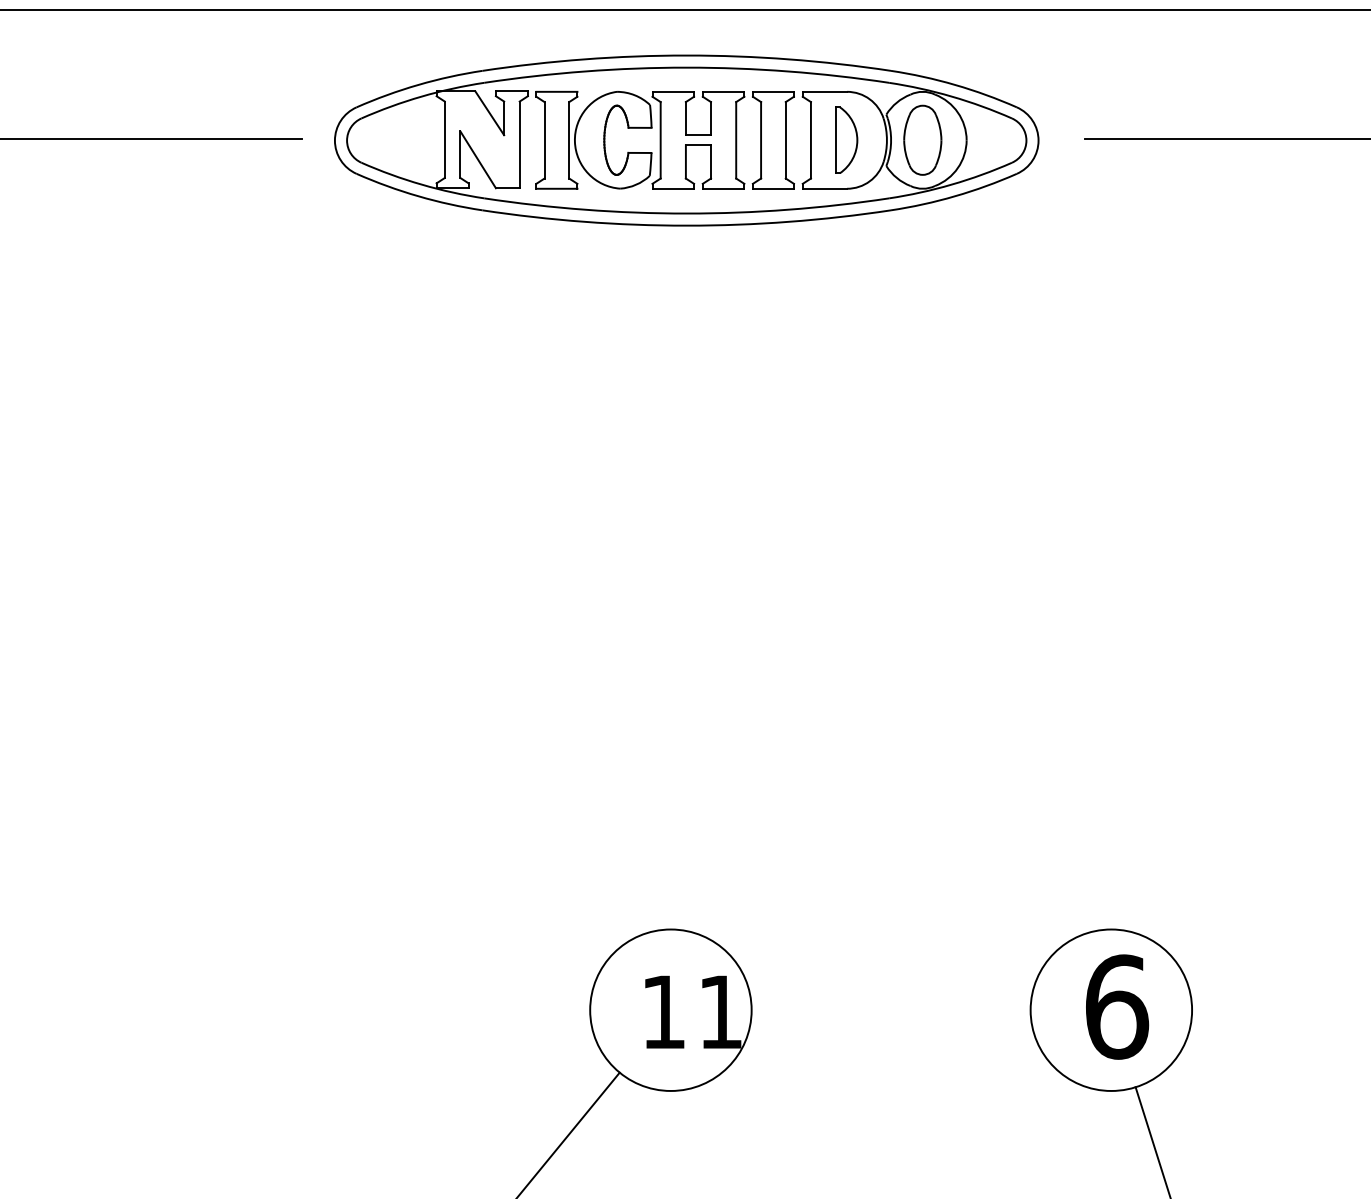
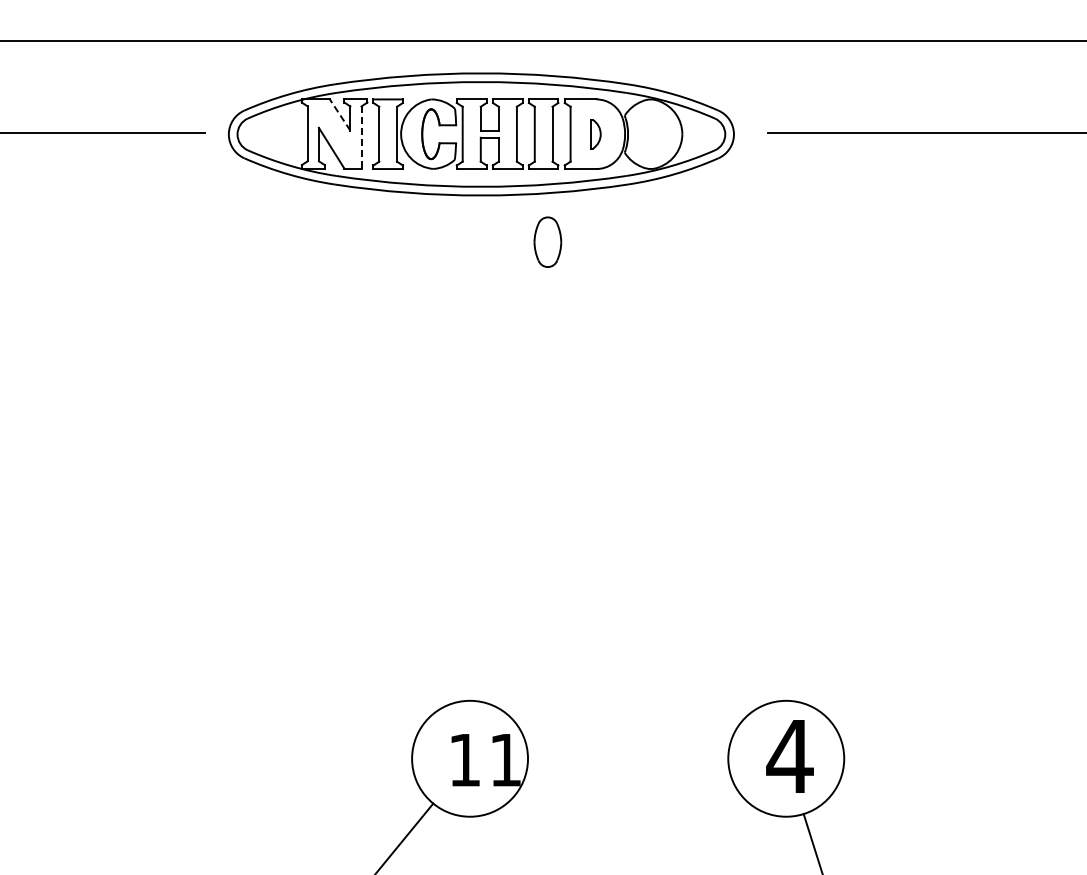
line: (489, 112) -> (339, 114), solid -> dashed
part: (922, 139) -> (547, 241), moved
part: (845, 140) -> (595, 134), size x0.6
line: (519, 146) -> (361, 138), solid -> dashed
text: (1115, 1007) -> (789, 756), 6 -> 4

